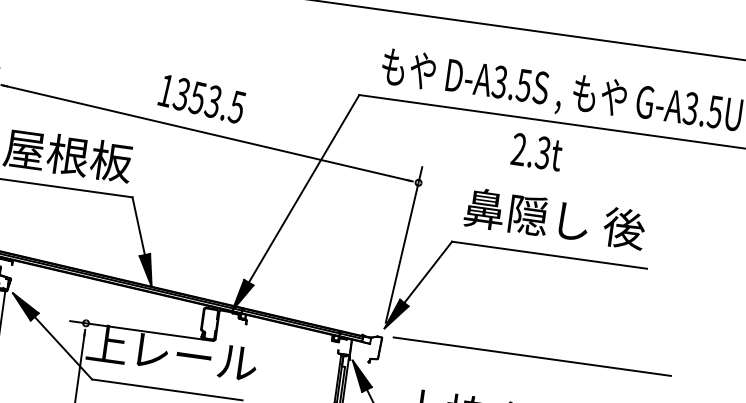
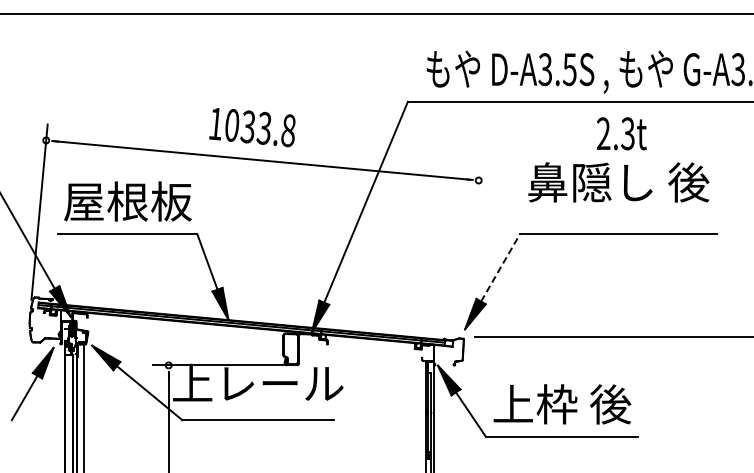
text: (208, 101) -> (259, 128), 1353.5 -> 1033.8
text: (536, 151) -> (621, 133), moved
text: (554, 218) -> (618, 182), moved
line: (403, 244) -> (472, 243), removed
line: (428, 271) -> (500, 267), solid -> dashed

